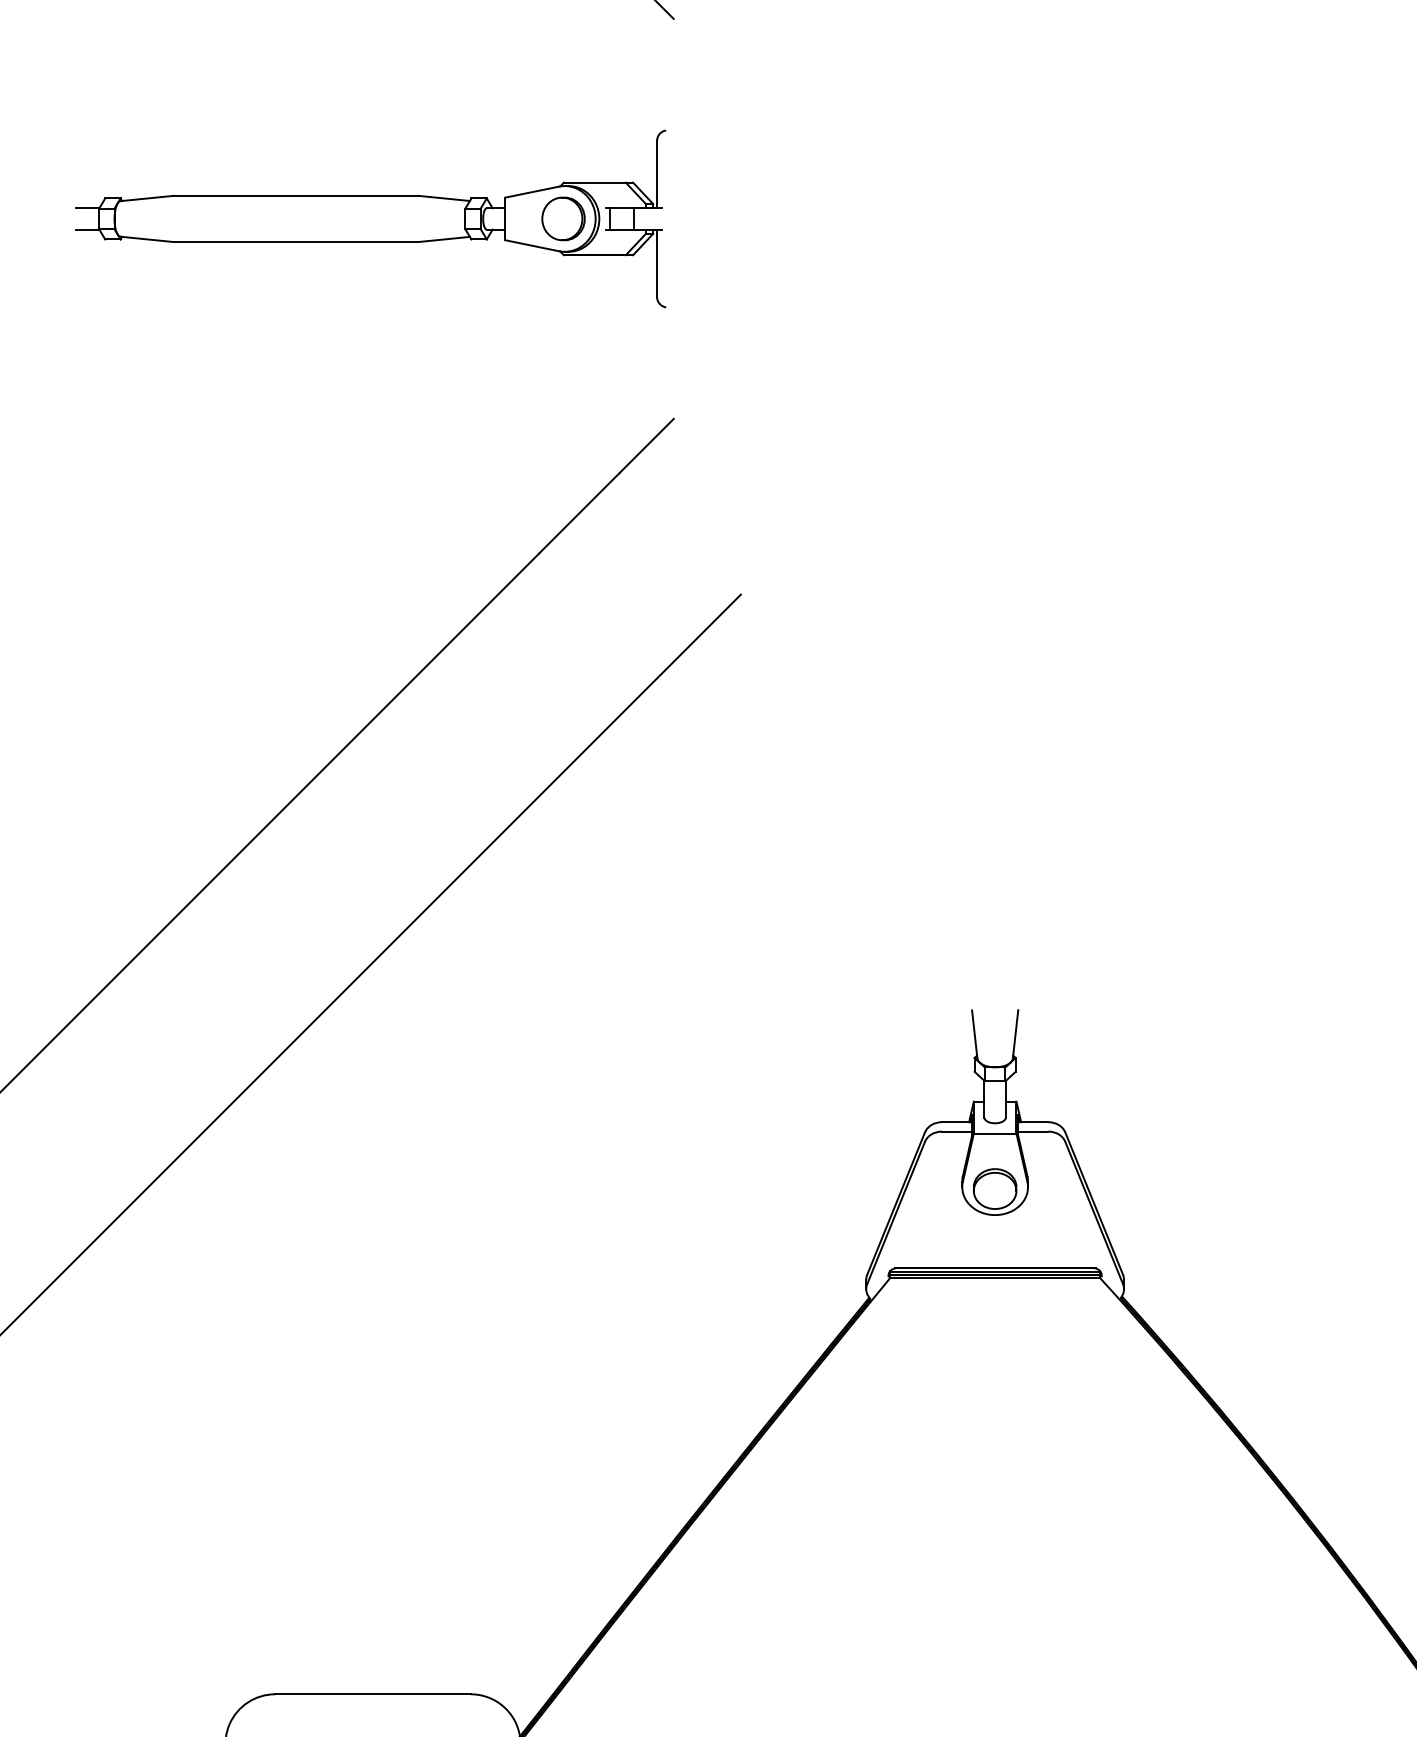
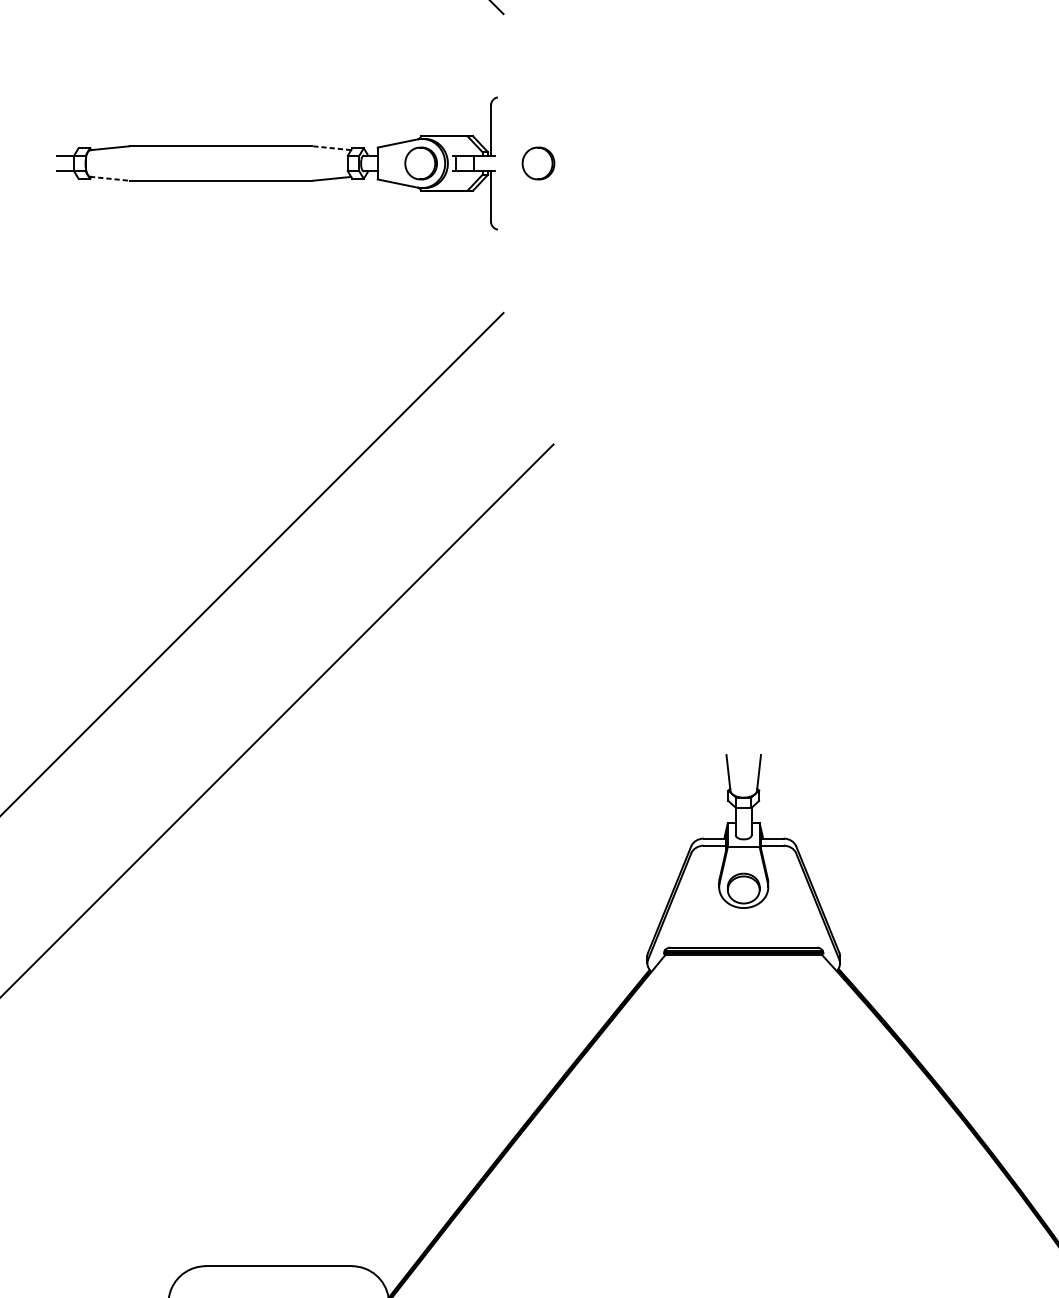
line: (444, 198) -> (332, 148), solid -> dashed
part: (720, 218) -> (538, 163), added
line: (147, 239) -> (110, 178), solid -> dashed

